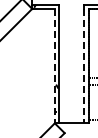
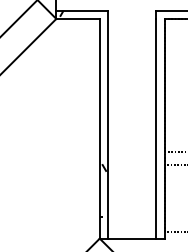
line: (54, 66) -> (99, 129), dashed -> solid
line: (84, 66) -> (156, 129), dashed -> solid

